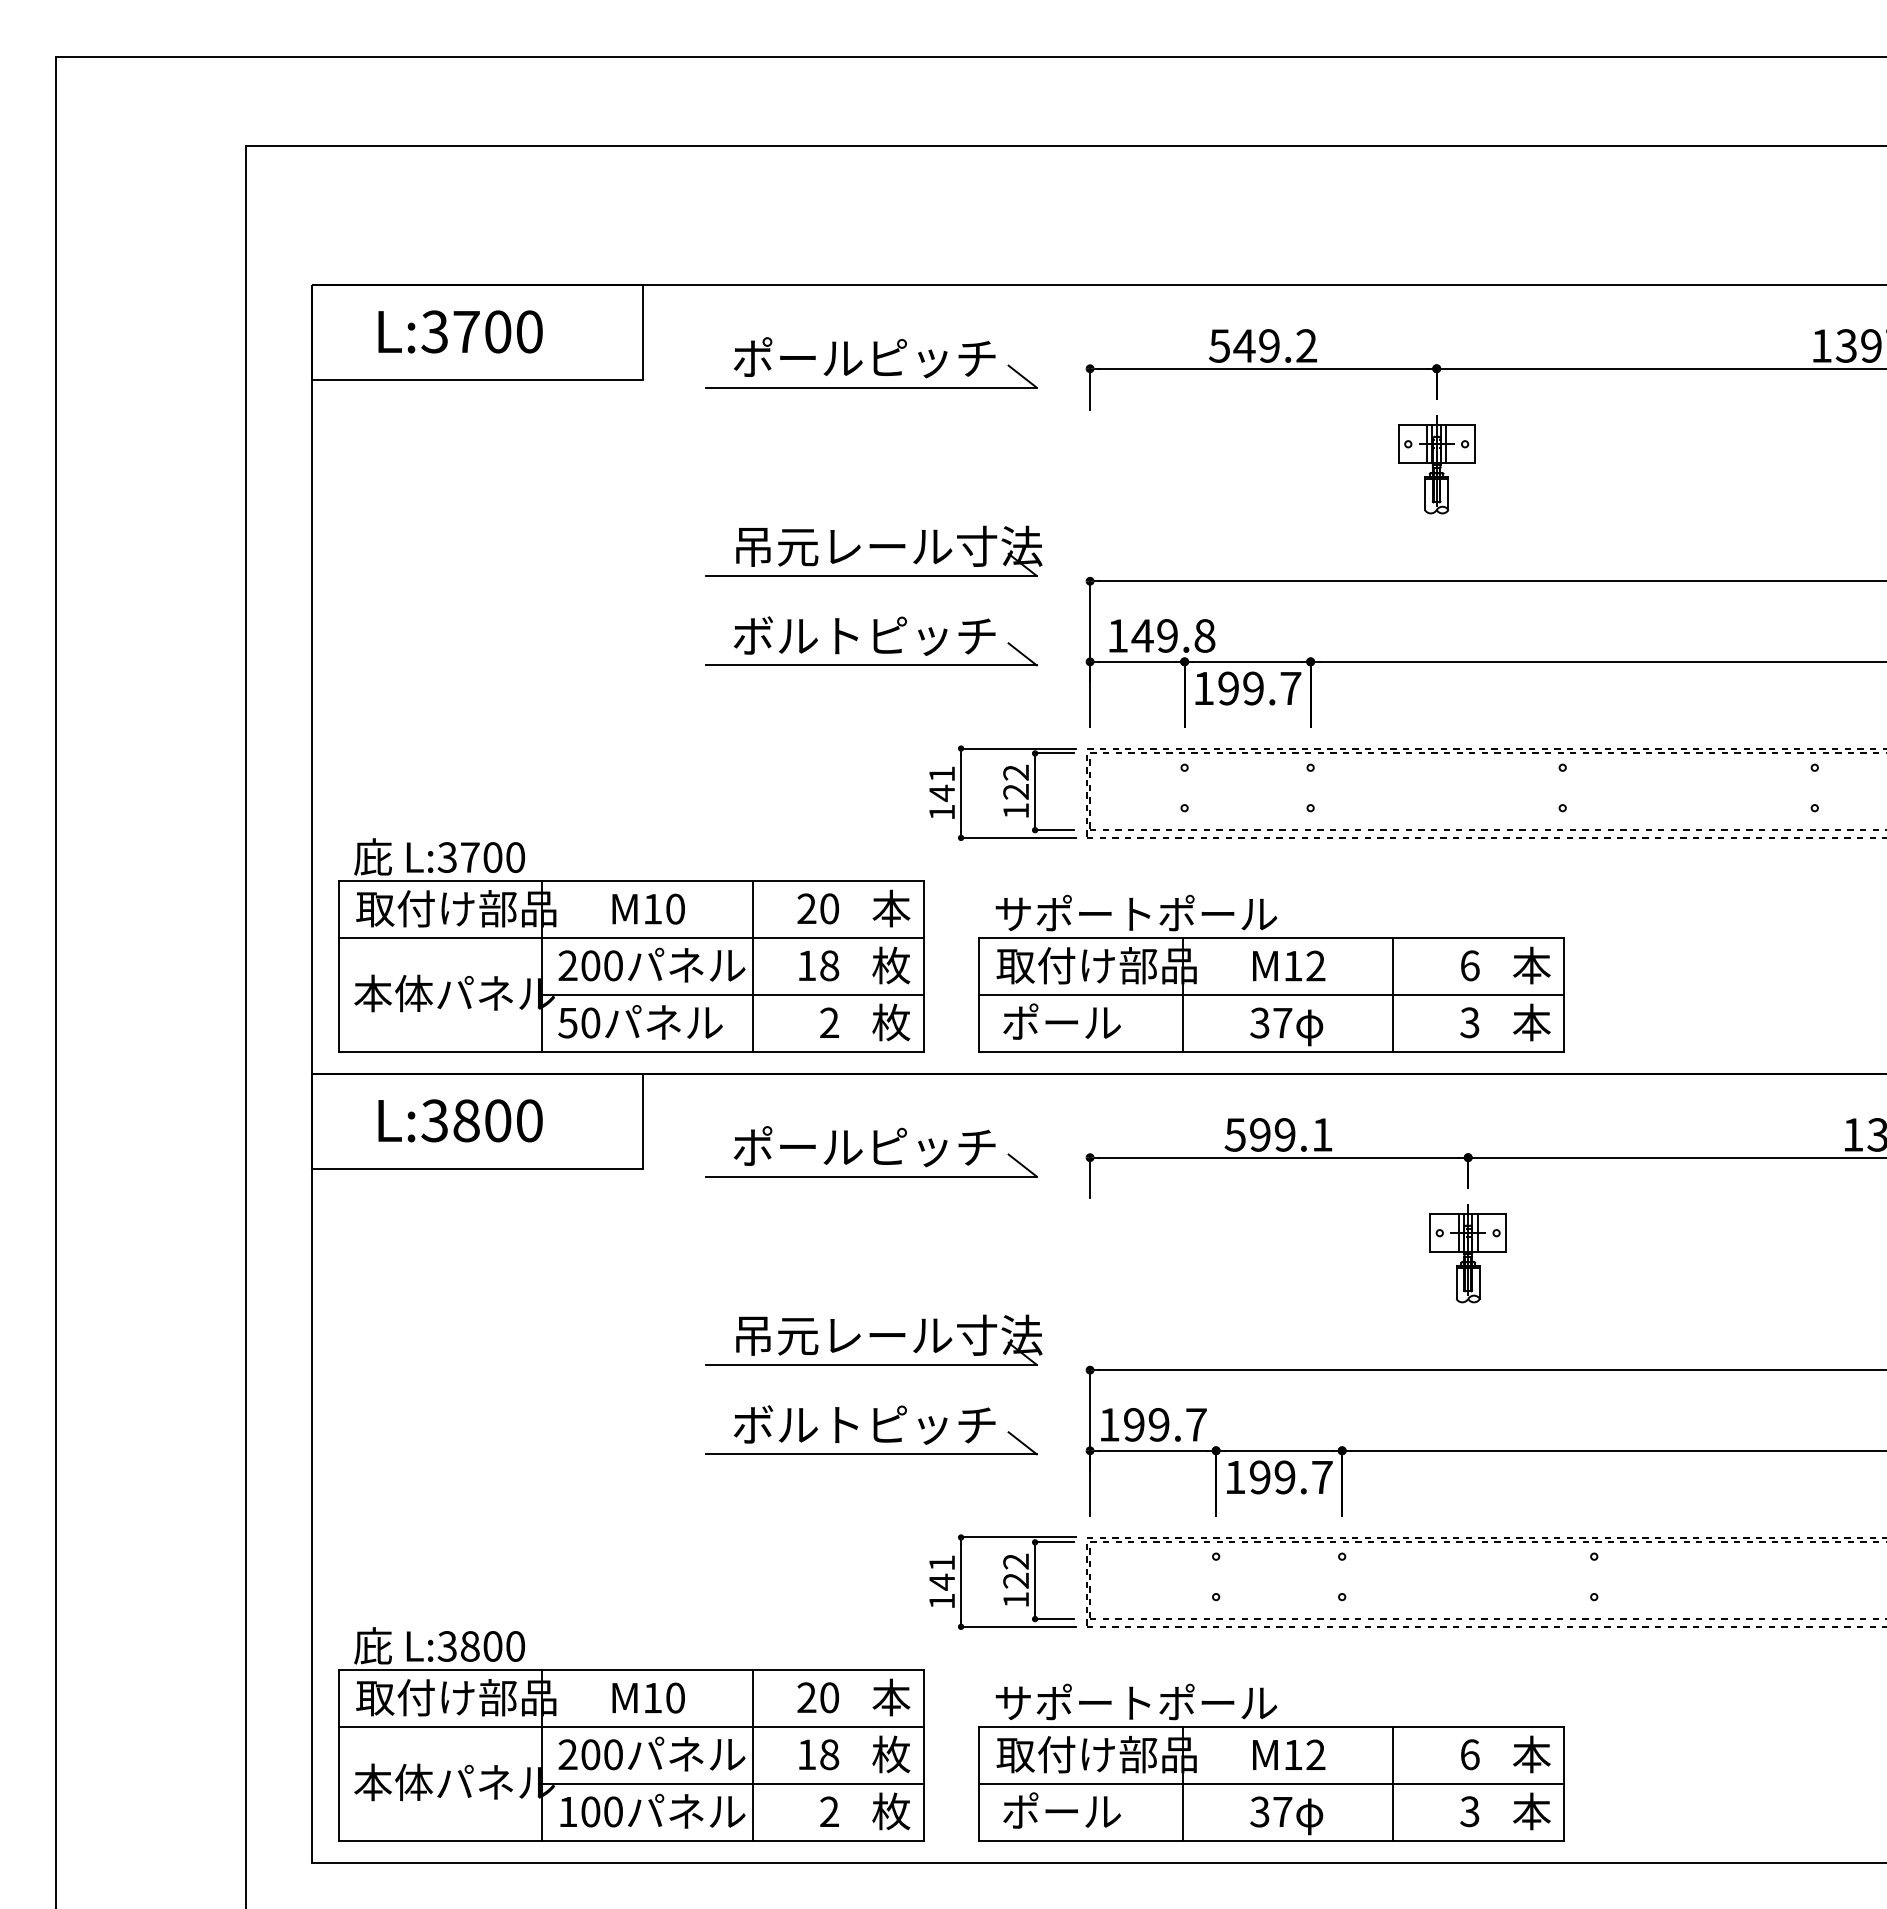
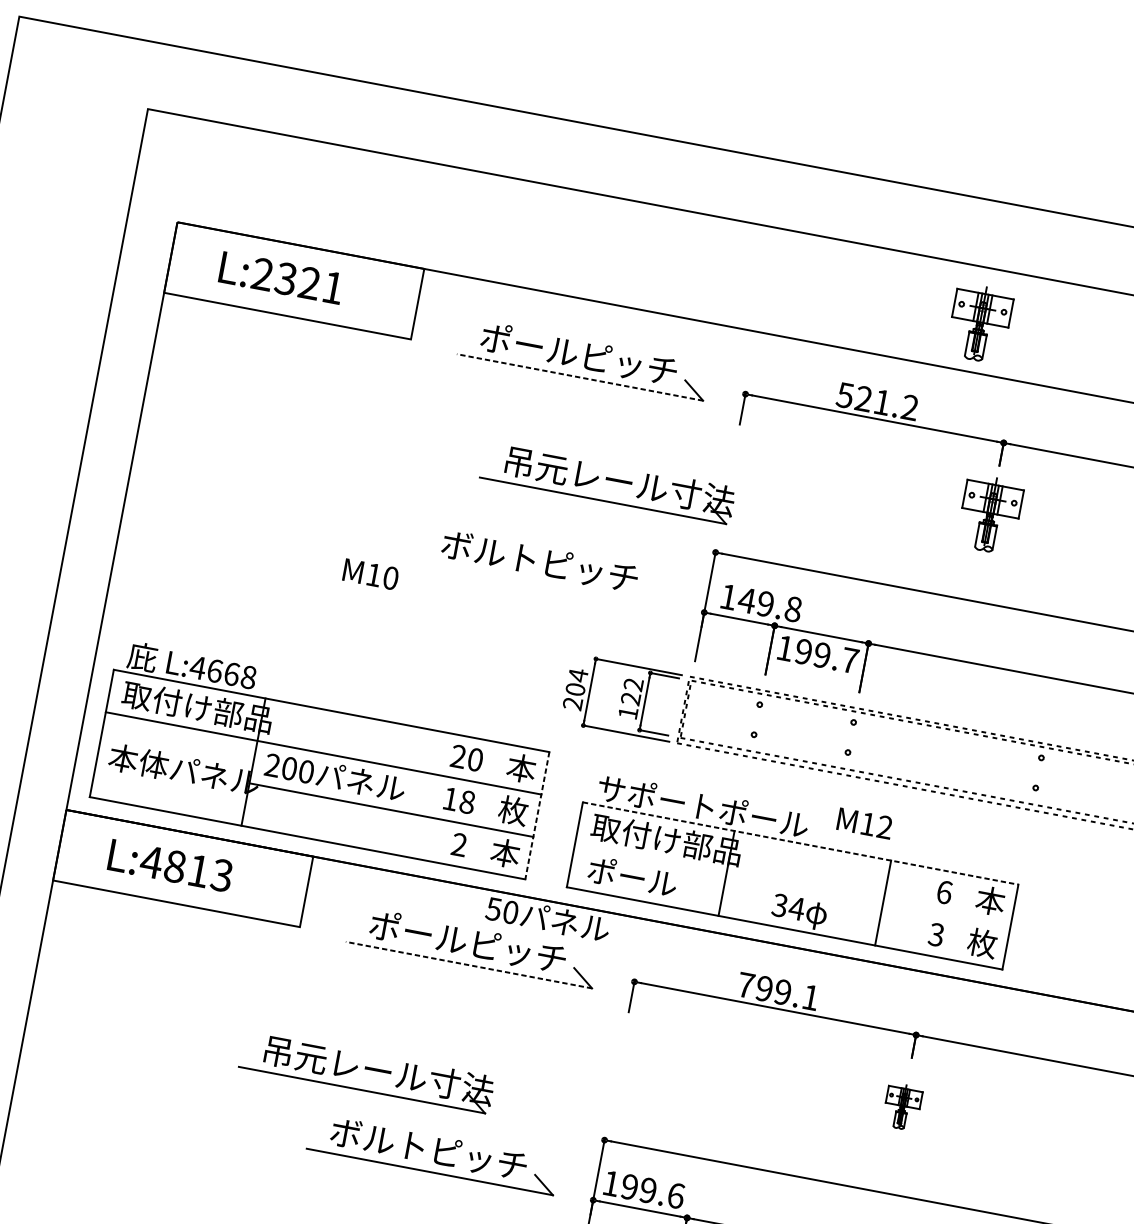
part: (1376, 219) -> (979, 323), added
text: (481, 331) -> (297, 280), L:3700 -> L:2321
text: (1256, 345) -> (872, 400), 549.2 -> 521.2
line: (870, 387) -> (579, 377), solid -> dashed
part: (873, 550) -> (608, 482), moved
part: (871, 664) -> (541, 583), removed
text: (942, 792) -> (575, 689), 141 -> 204
text: (481, 857) -> (223, 672), L:3700 -> L:4668
text: (648, 908) -> (370, 573), moved
line: (1272, 937) -> (801, 843), solid -> dashed
line: (752, 965) -> (410, 791), removed
text: (1289, 965) -> (865, 823), moved
line: (923, 966) -> (537, 815), solid -> dashed
line: (1271, 994) -> (792, 885), removed
text: (640, 1022) -> (547, 919), moved
text: (891, 1022) -> (505, 853), 枚 -> 本
text: (1531, 1022) -> (982, 943), 本 -> 枚
text: (1282, 1023) -> (796, 908), 37 -> 34
text: (481, 1120) -> (186, 868), L:3800 -> L:4813
text: (1234, 1134) -> (745, 984), 599.1 -> 799.1
line: (870, 1176) -> (468, 964), solid -> dashed
part: (1467, 1253) -> (902, 1106), size x0.6
part: (873, 1339) -> (367, 1071), moved
text: (1196, 1424) -> (676, 1195), 199.7 -> 199.6

